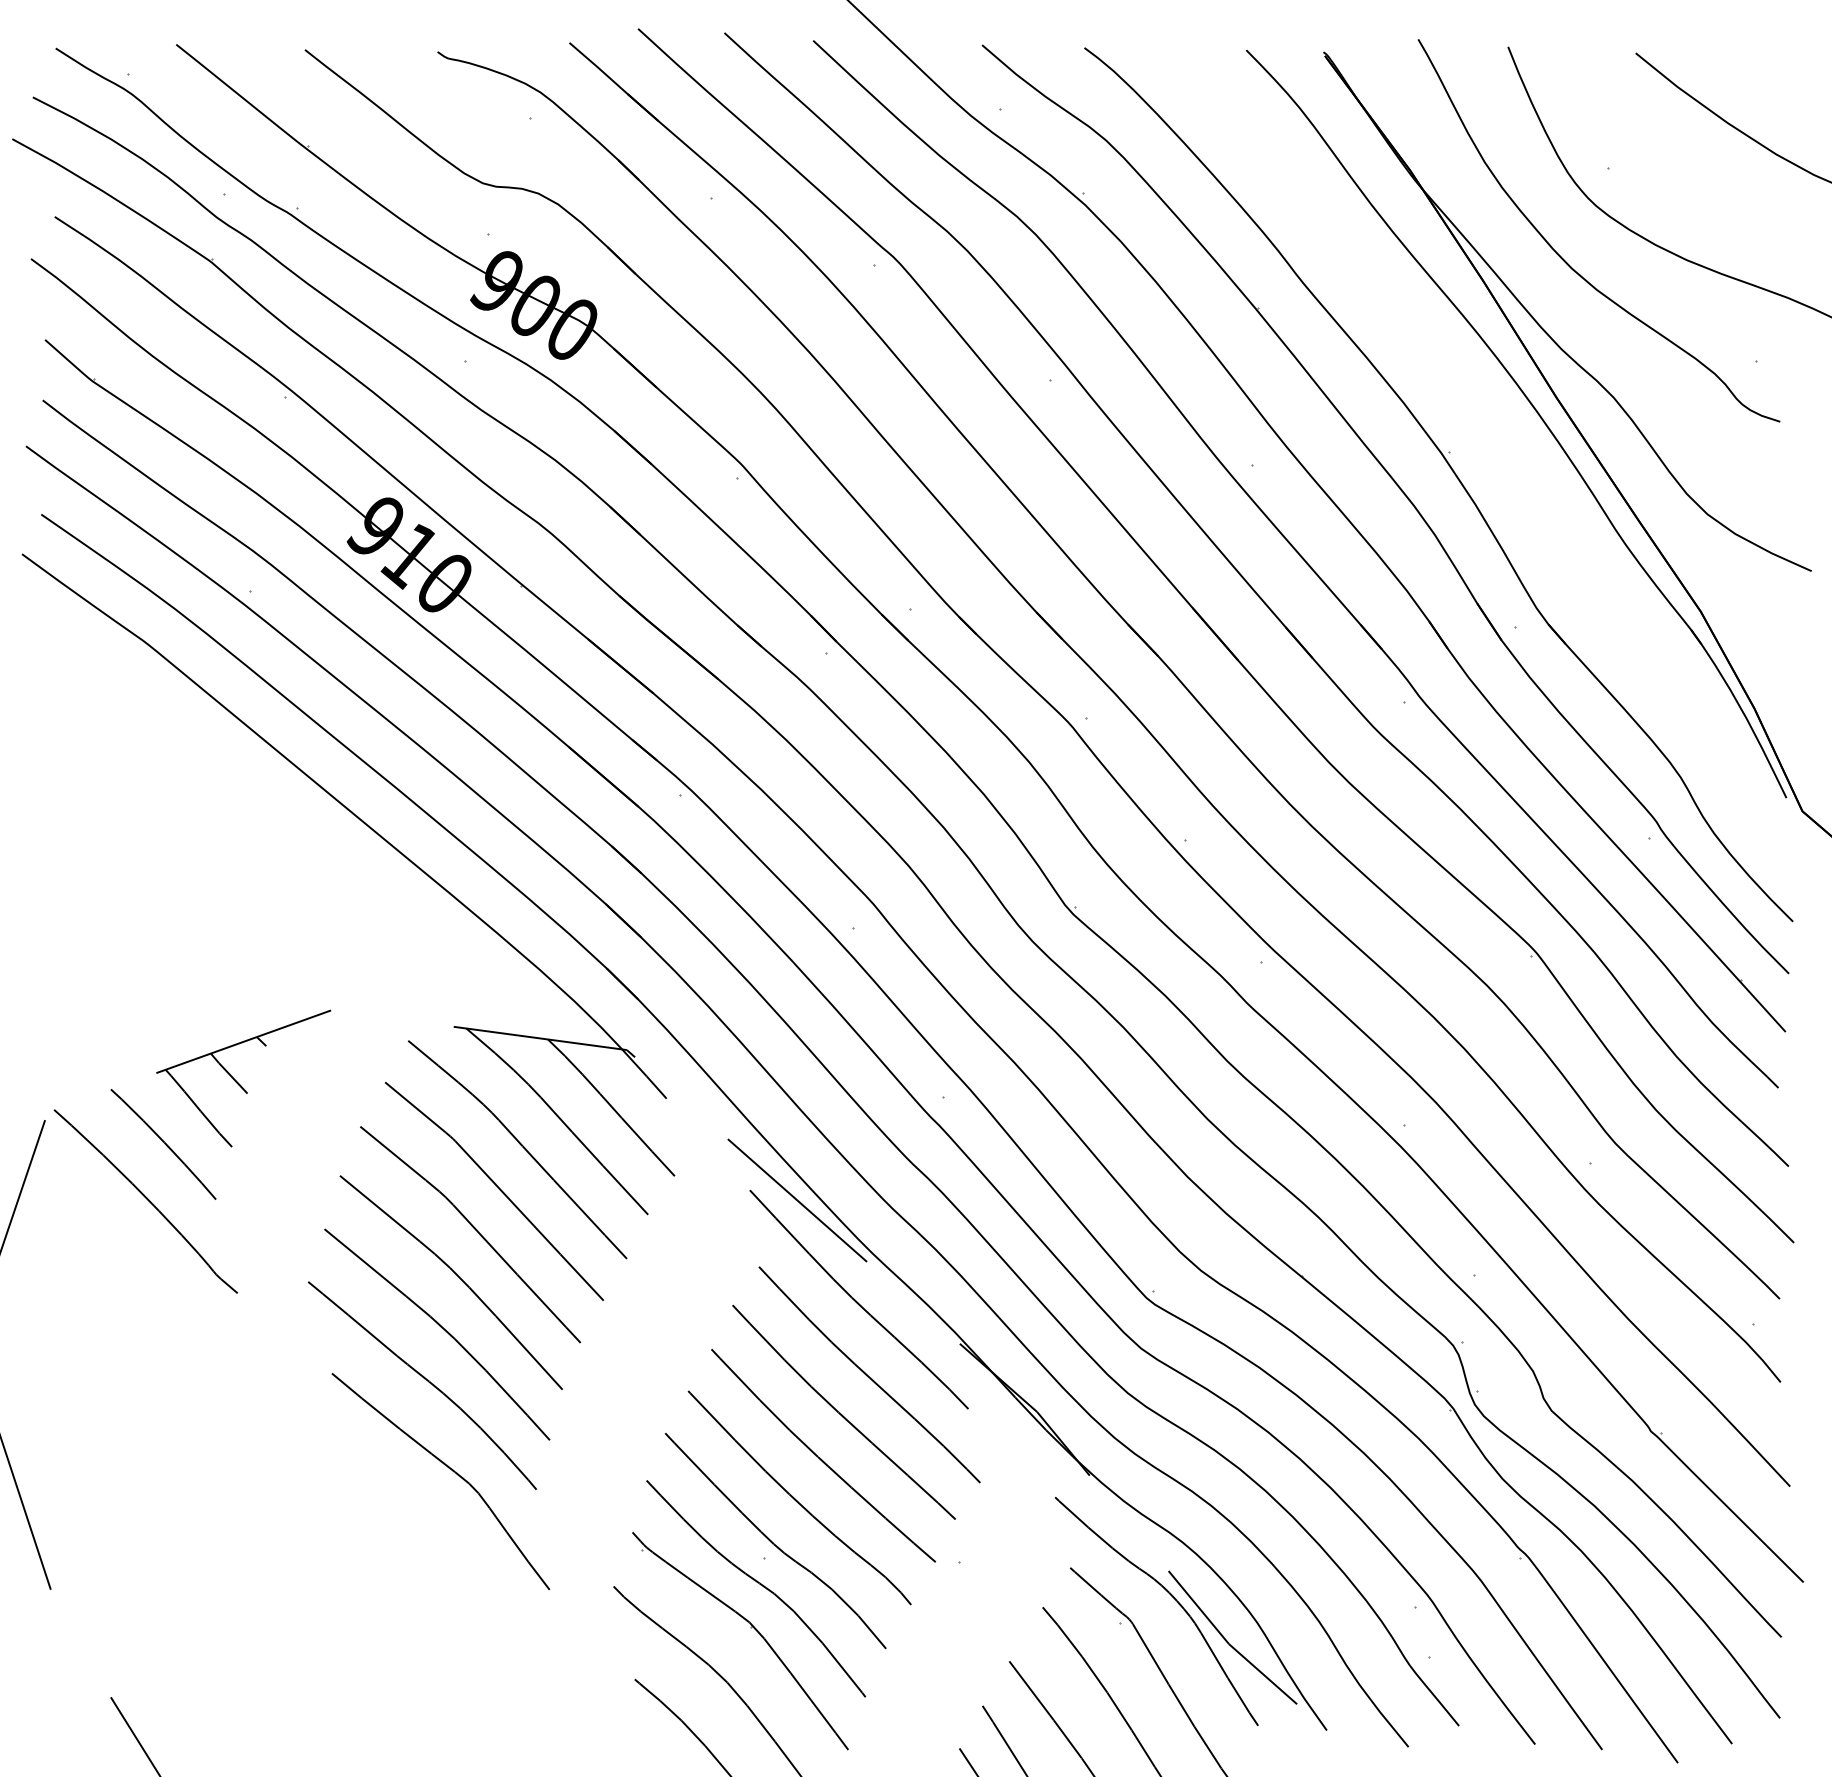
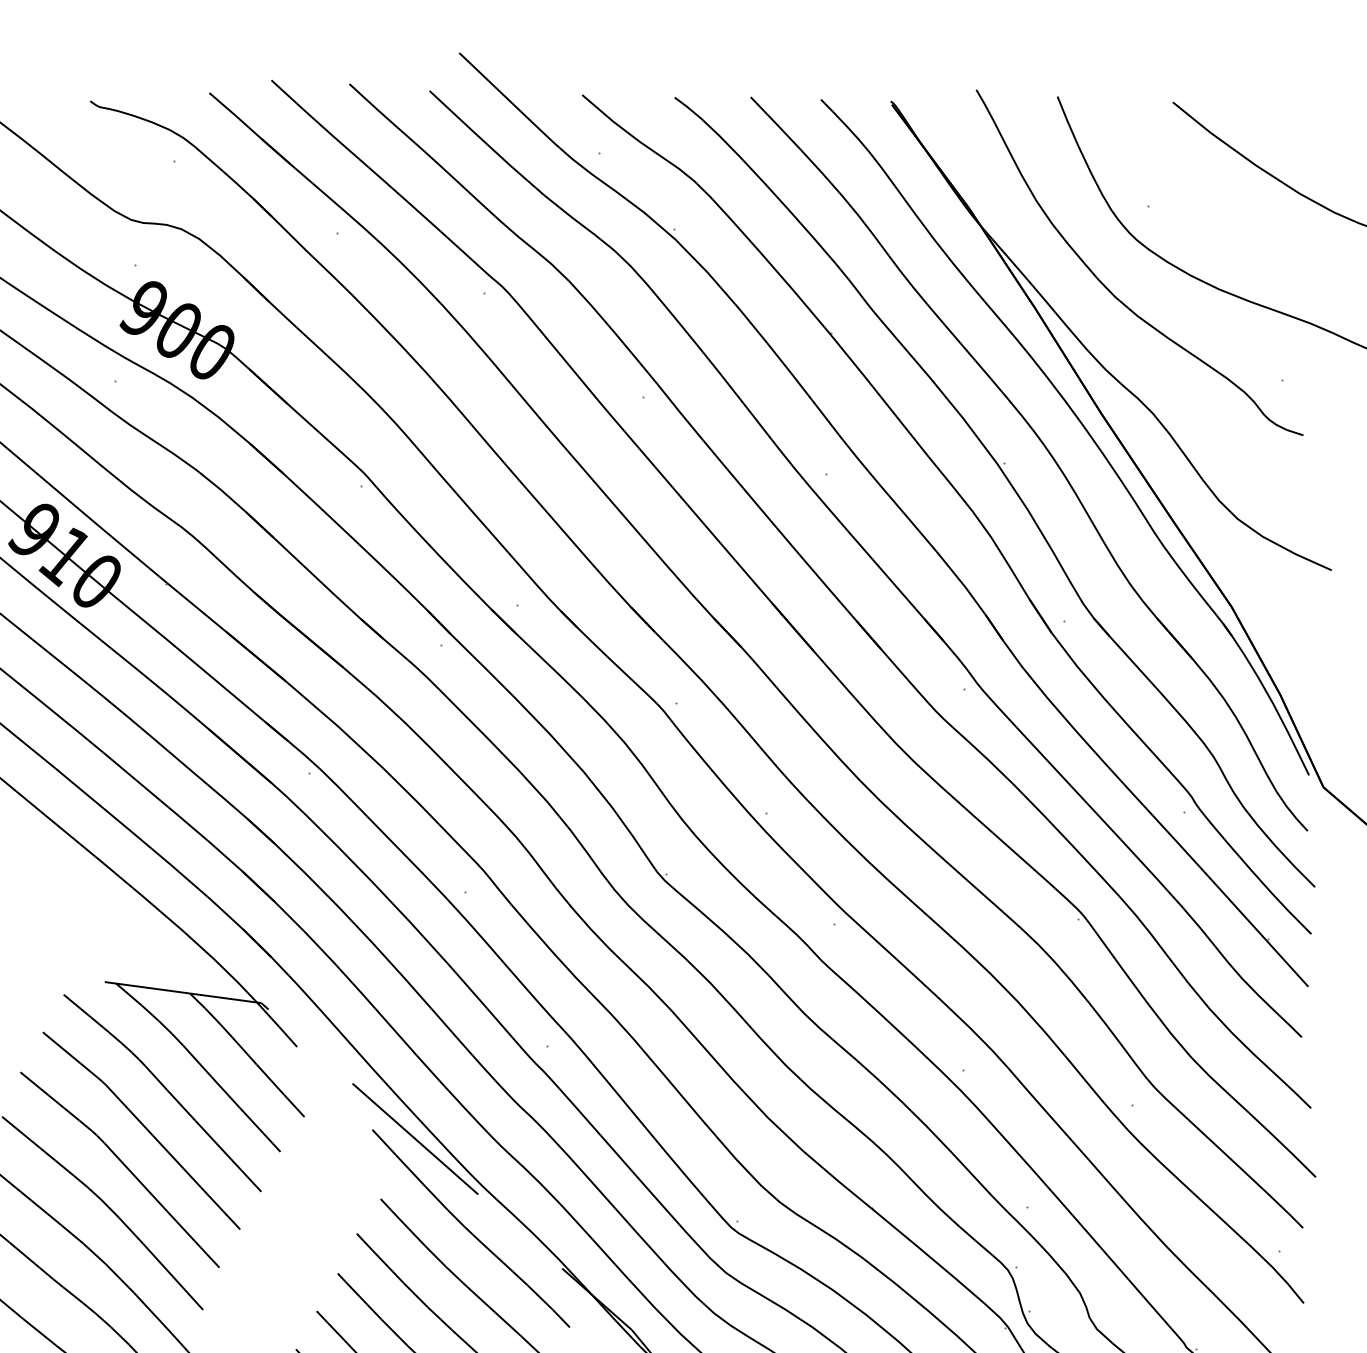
part: (1496, 439) -> (1047, 451), added

